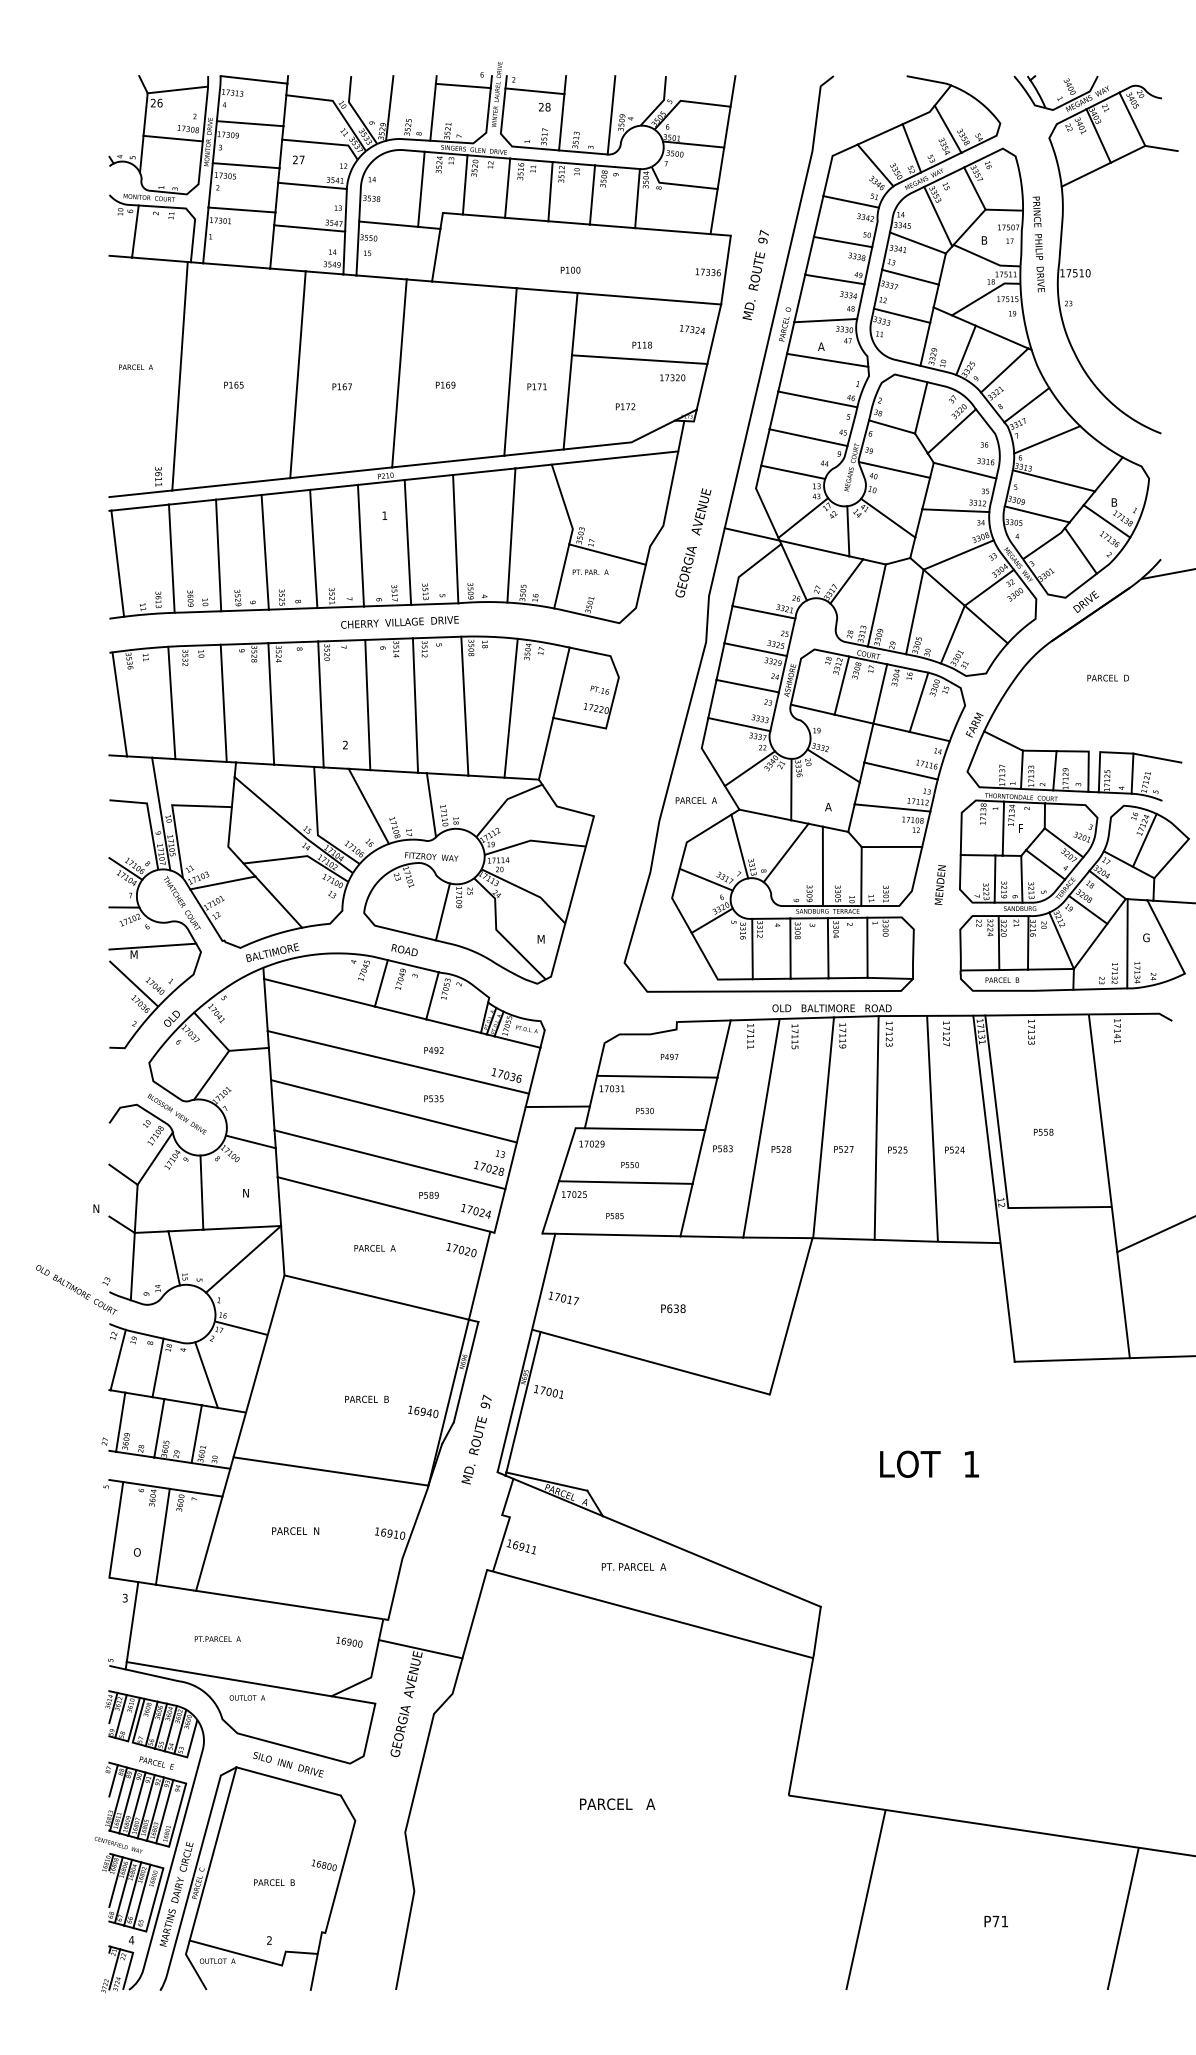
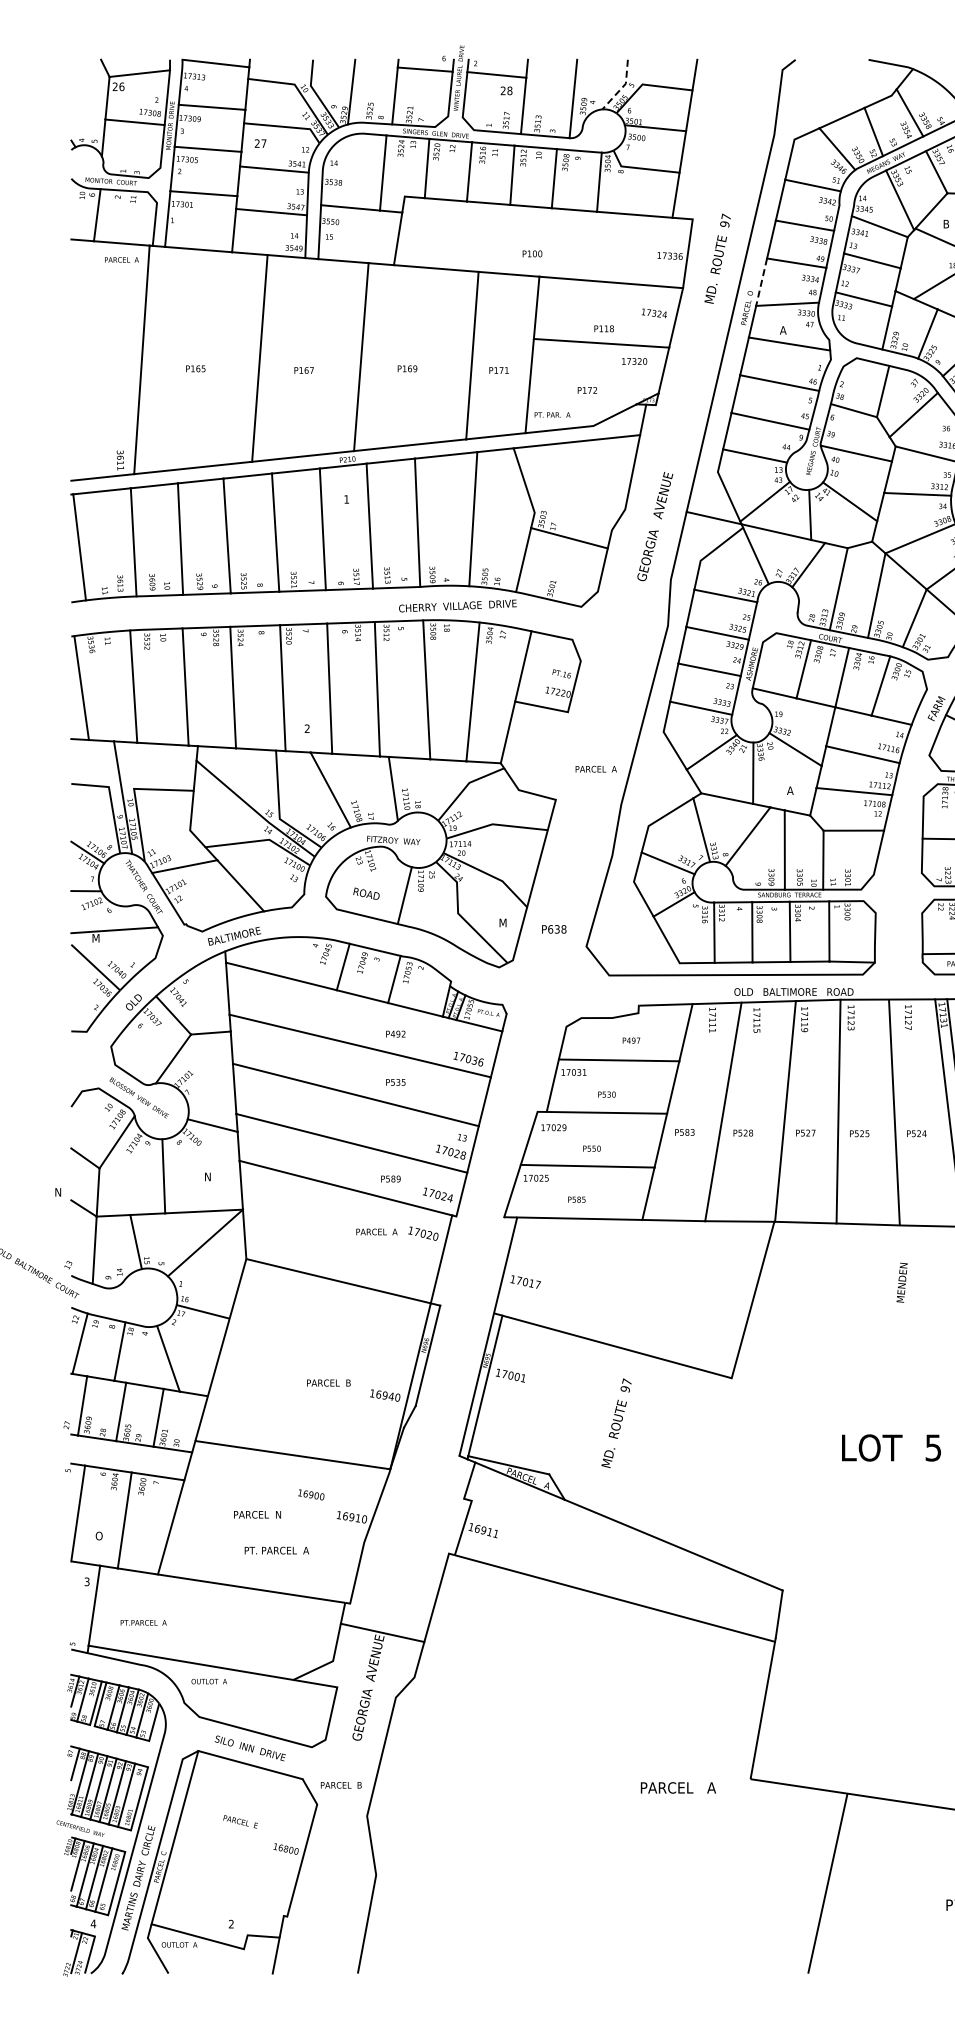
line: (660, 103) -> (622, 87), solid -> dashed
line: (799, 299) -> (761, 283), solid -> dashed
text: (135, 366) -> (121, 259), moved
text: (590, 571) -> (552, 414), moved
text: (399, 622) -> (457, 606), moved
text: (695, 800) -> (595, 769), moved
text: (939, 884) -> (901, 1282), moved
text: (404, 949) -> (366, 893), moved
line: (557, 1106) -> (519, 1090), removed
text: (374, 1248) -> (376, 1232), moved
text: (673, 1308) -> (554, 929), moved
text: (476, 1439) -> (616, 1423), moved
text: (971, 1464) -> (933, 1448), 1 -> 5
text: (633, 1566) -> (276, 1550), moved
text: (217, 1638) -> (143, 1622), moved
text: (349, 1641) -> (311, 1494), moved
text: (156, 1762) -> (240, 1821), moved
text: (617, 1803) -> (678, 1787), moved
text: (274, 1882) -> (341, 1785), moved

